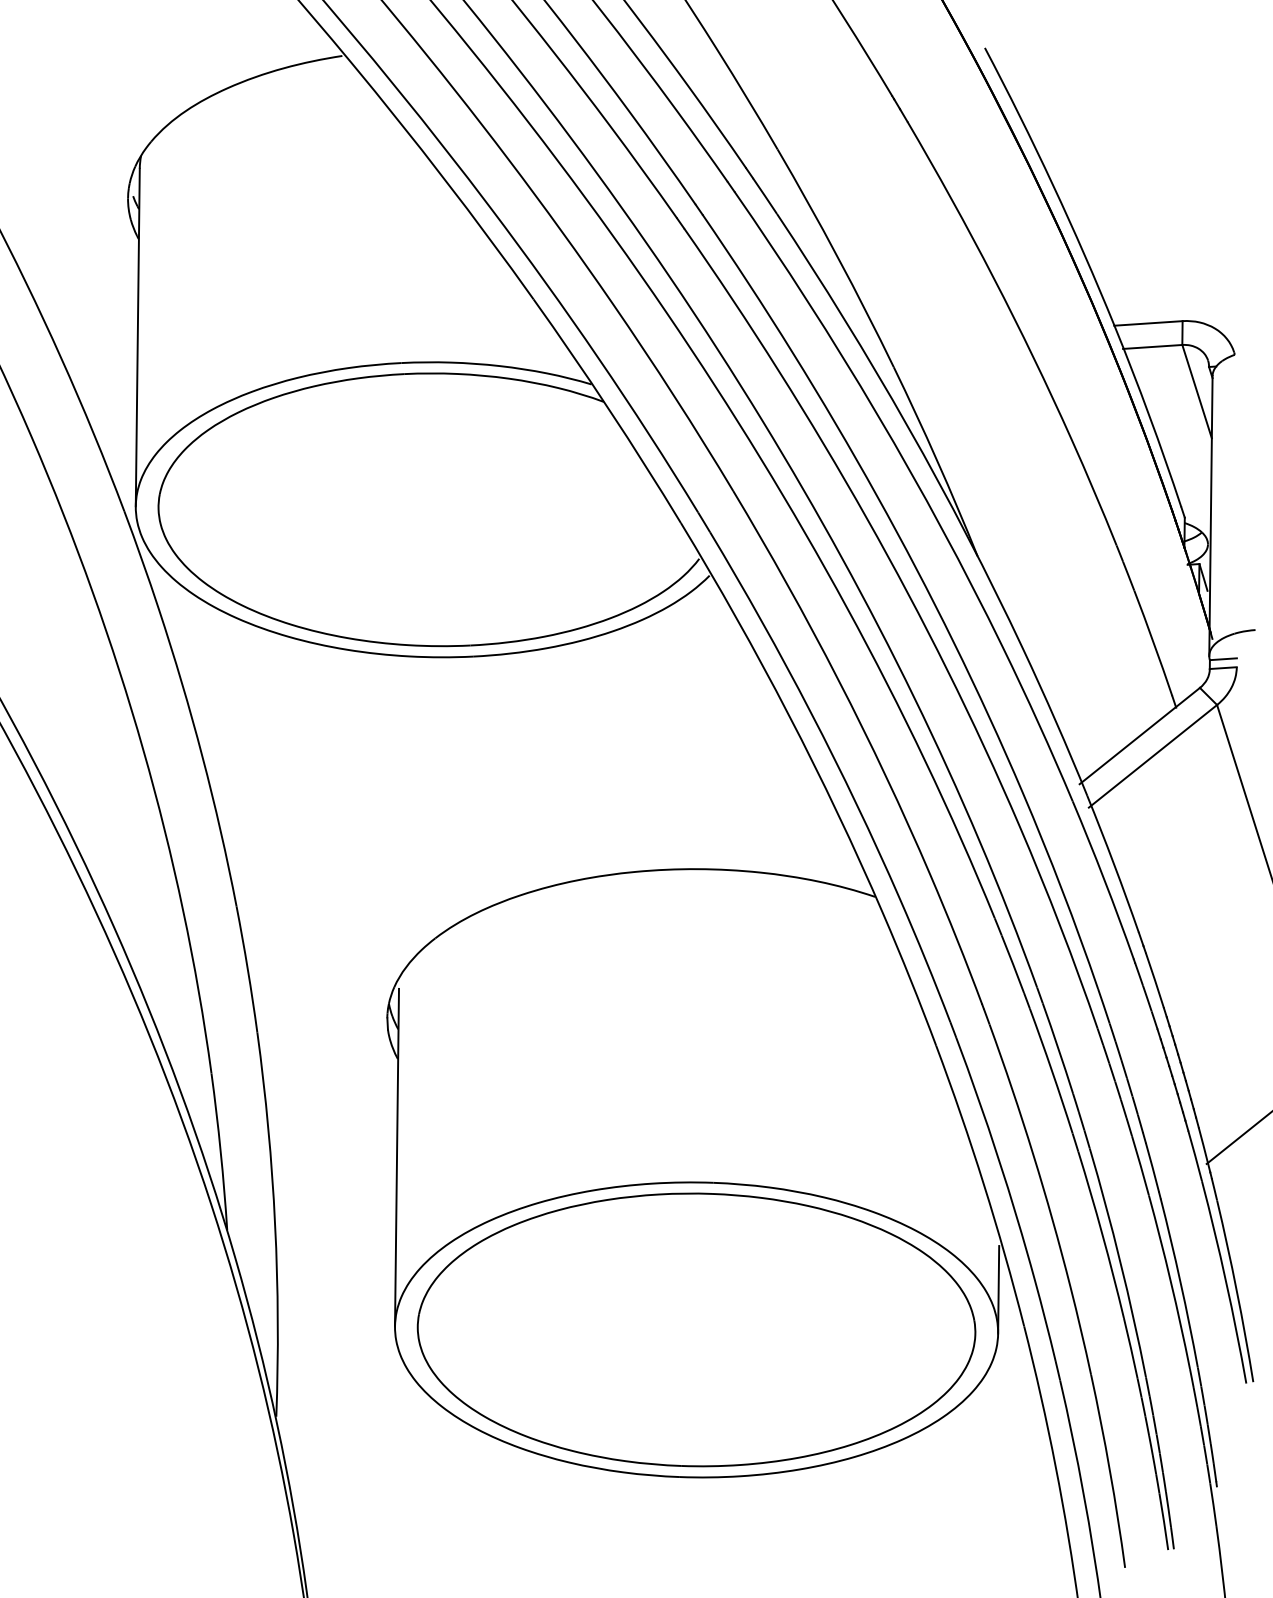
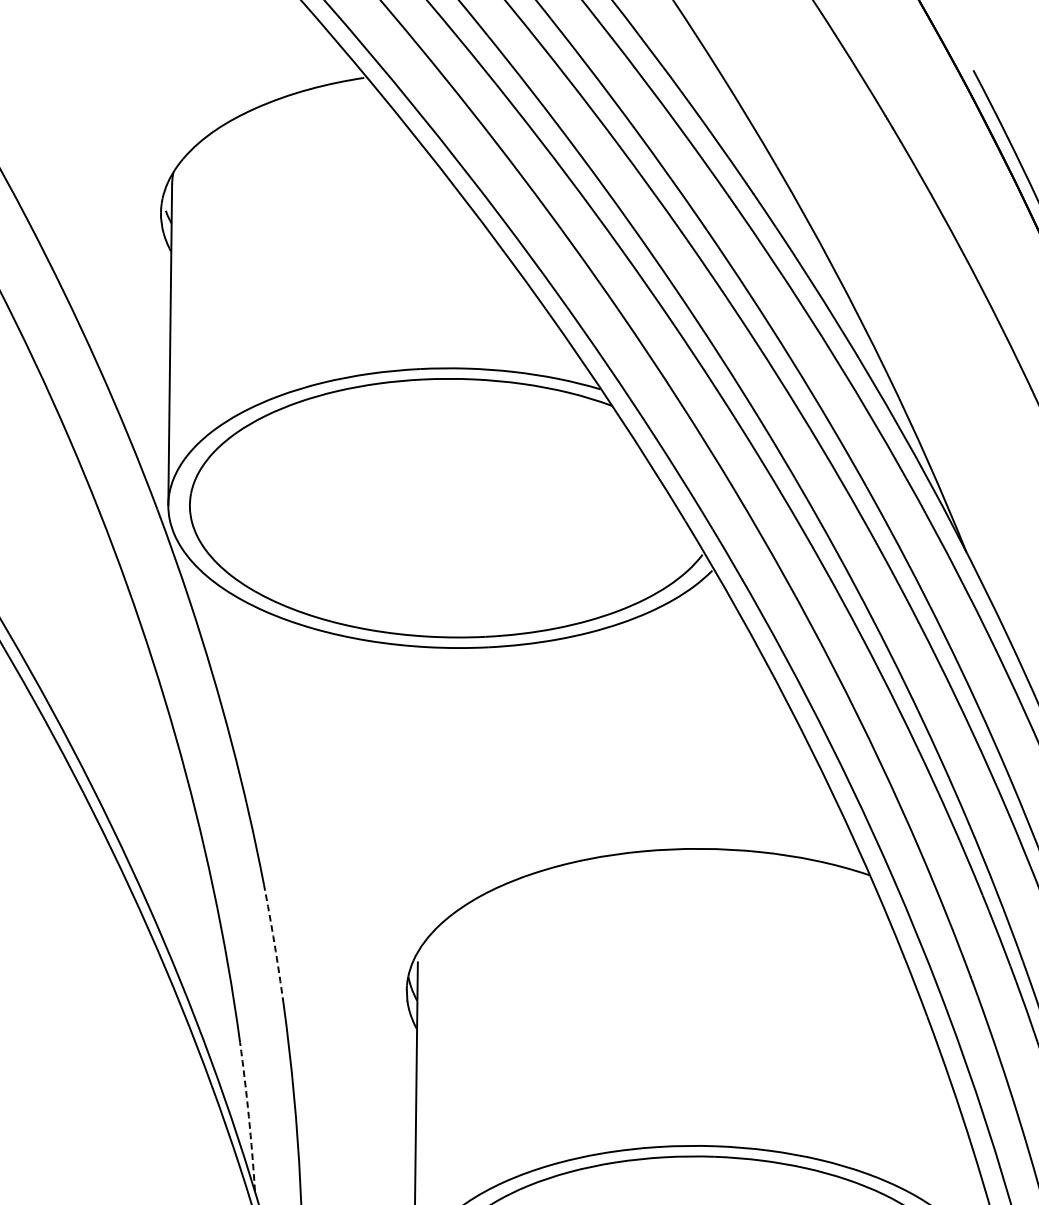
arc: (247, 969) -> (274, 944), solid -> dashed
arc: (220, 1151) -> (248, 1116), solid -> dashed

